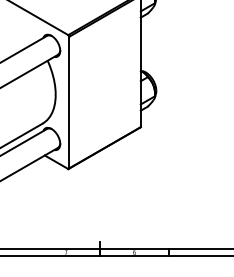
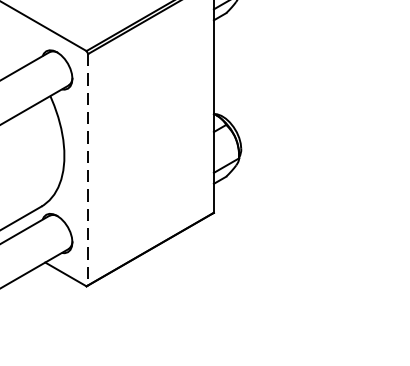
line: (69, 102) -> (88, 169), solid -> dashed

